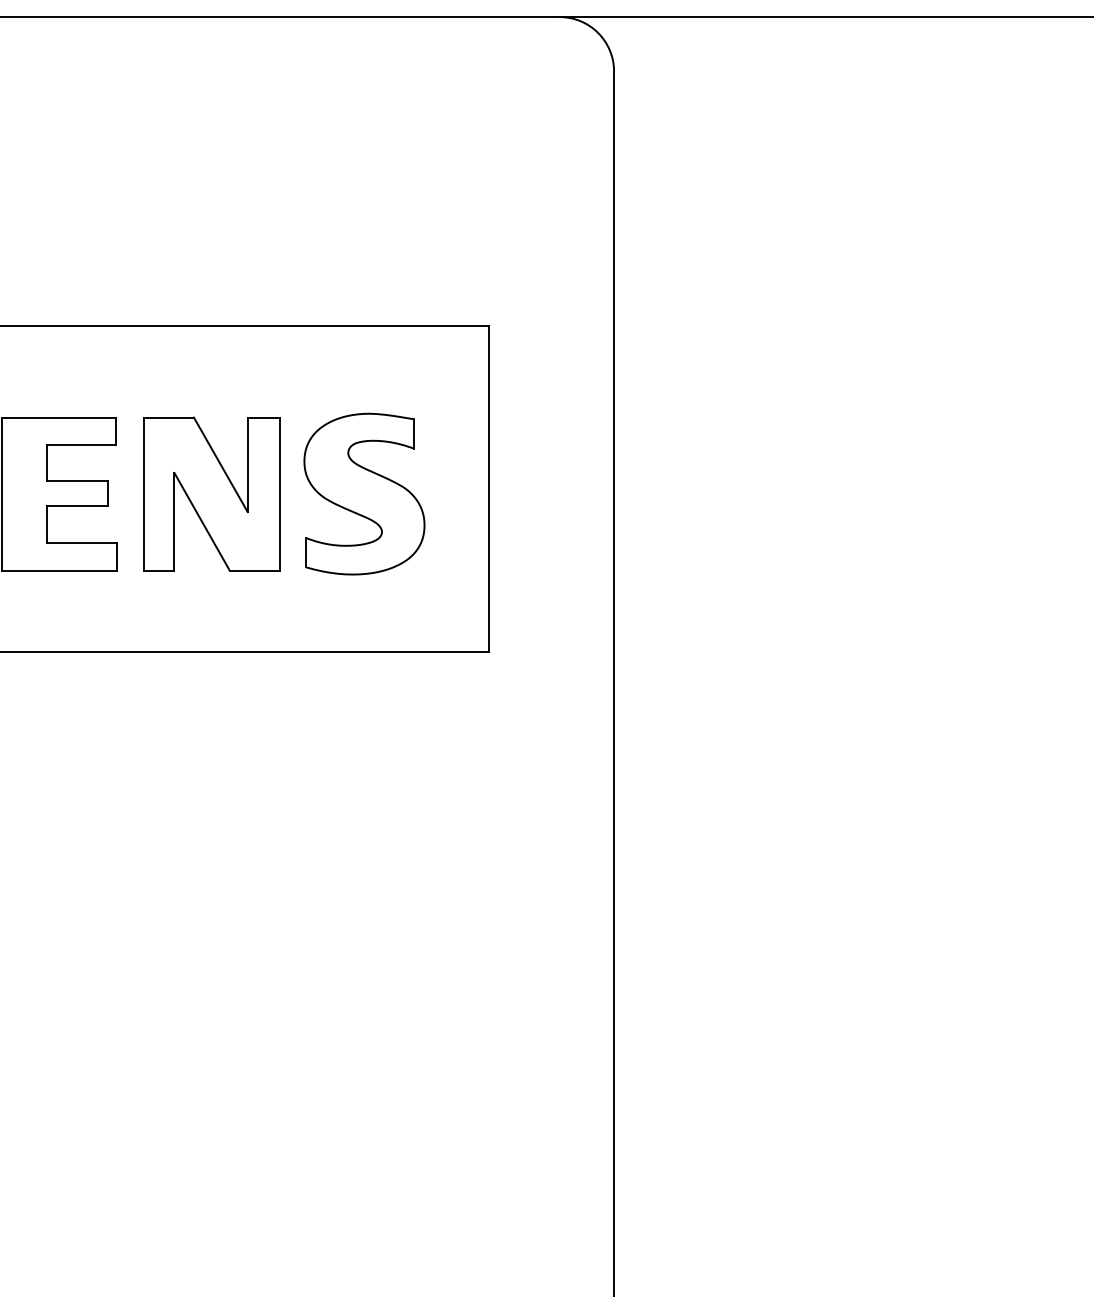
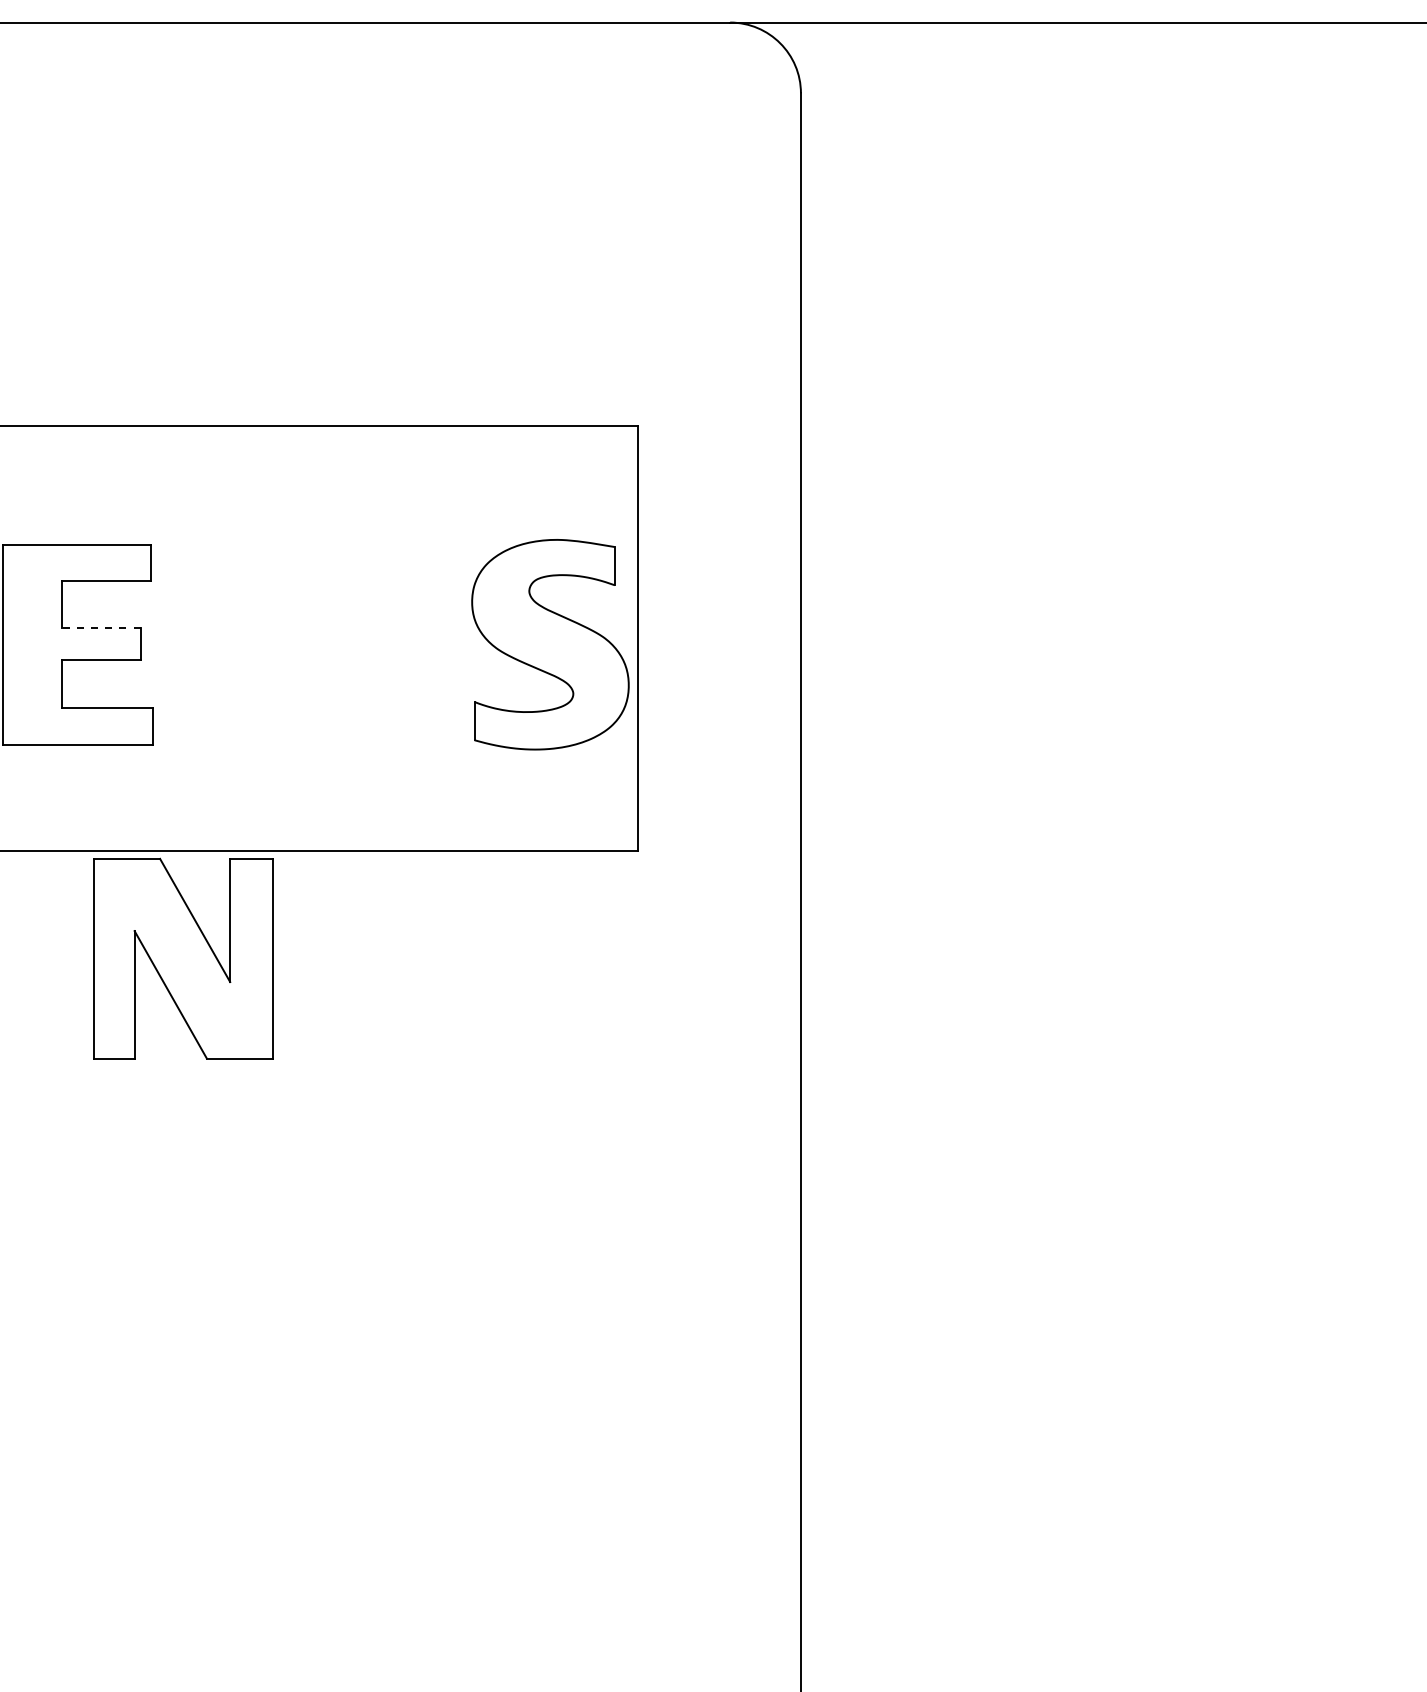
line: (76, 480) -> (100, 627), solid -> dashed
part: (211, 493) -> (183, 958), moved
part: (364, 493) -> (550, 644), moved

